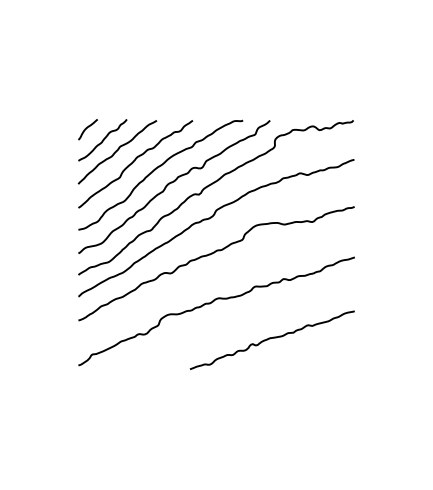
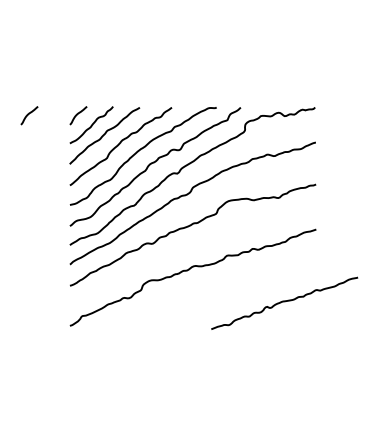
curve: (32, 128) -> (29, 114), added
curve: (271, 338) -> (283, 301), moved

